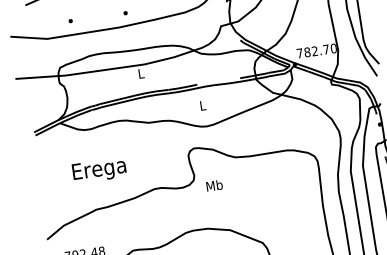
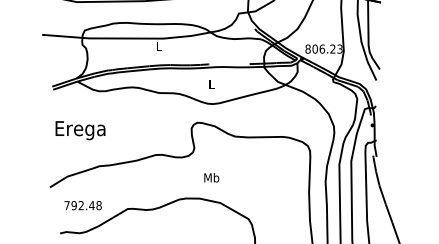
text: (316, 50) -> (323, 48), 782.70 -> 806.23
text: (99, 170) -> (80, 130), moved
text: (214, 185) -> (211, 177), moved

